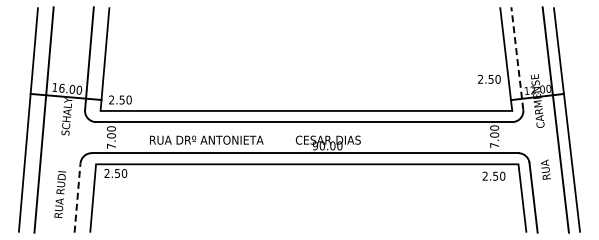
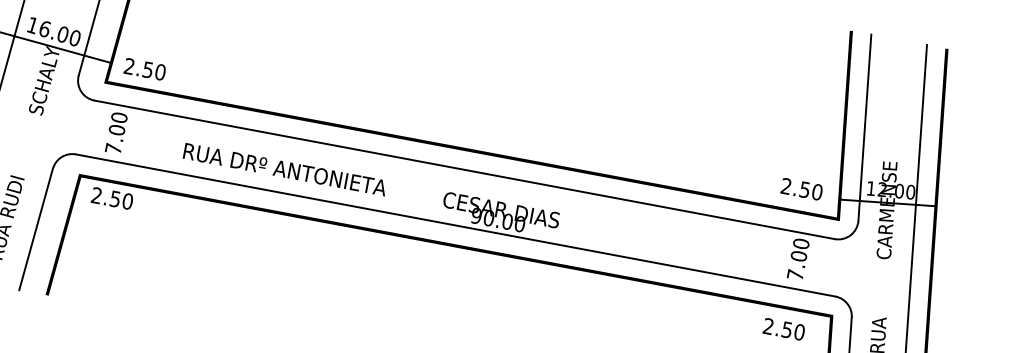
line: (517, 58) -> (865, 127), dashed -> solid
text: (489, 78) -> (802, 187), moved
line: (77, 198) -> (35, 230), dashed -> solid

